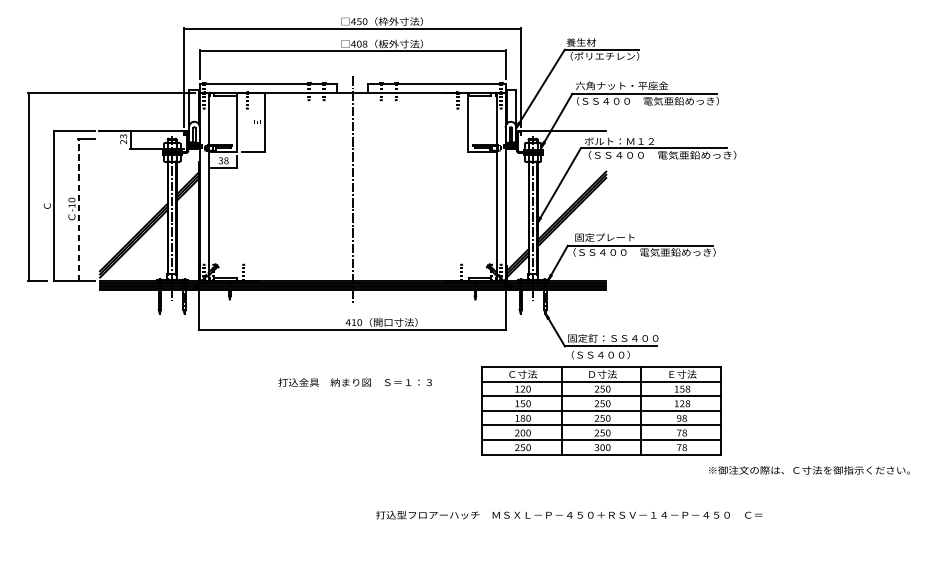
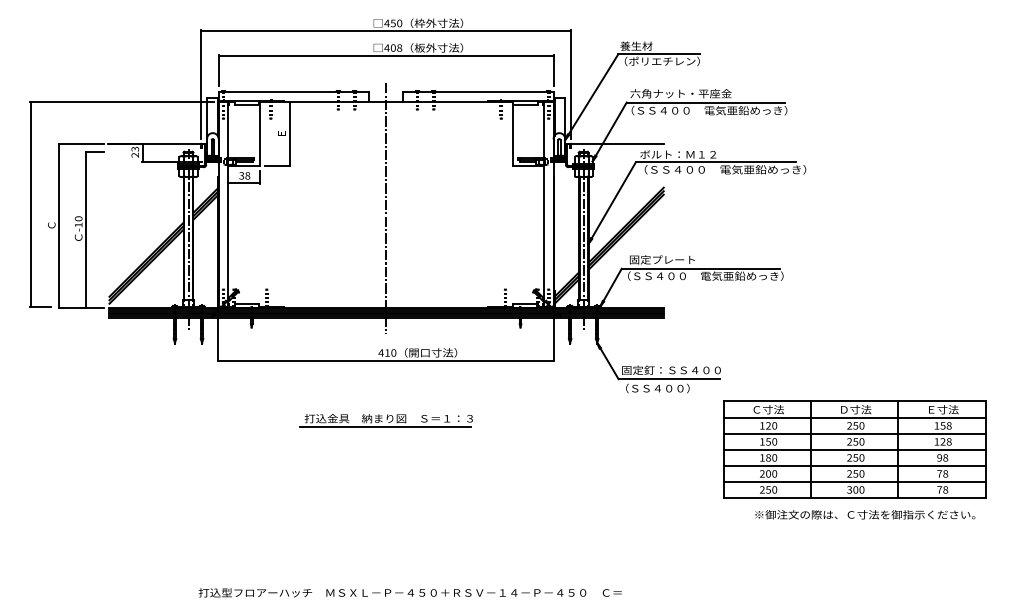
line: (79, 209) -> (86, 229), dashed -> solid
line: (352, 390) -> (385, 427), added
part: (601, 410) -> (854, 449), moved
text: (809, 470) -> (865, 514), moved
text: (568, 514) -> (409, 592), moved

